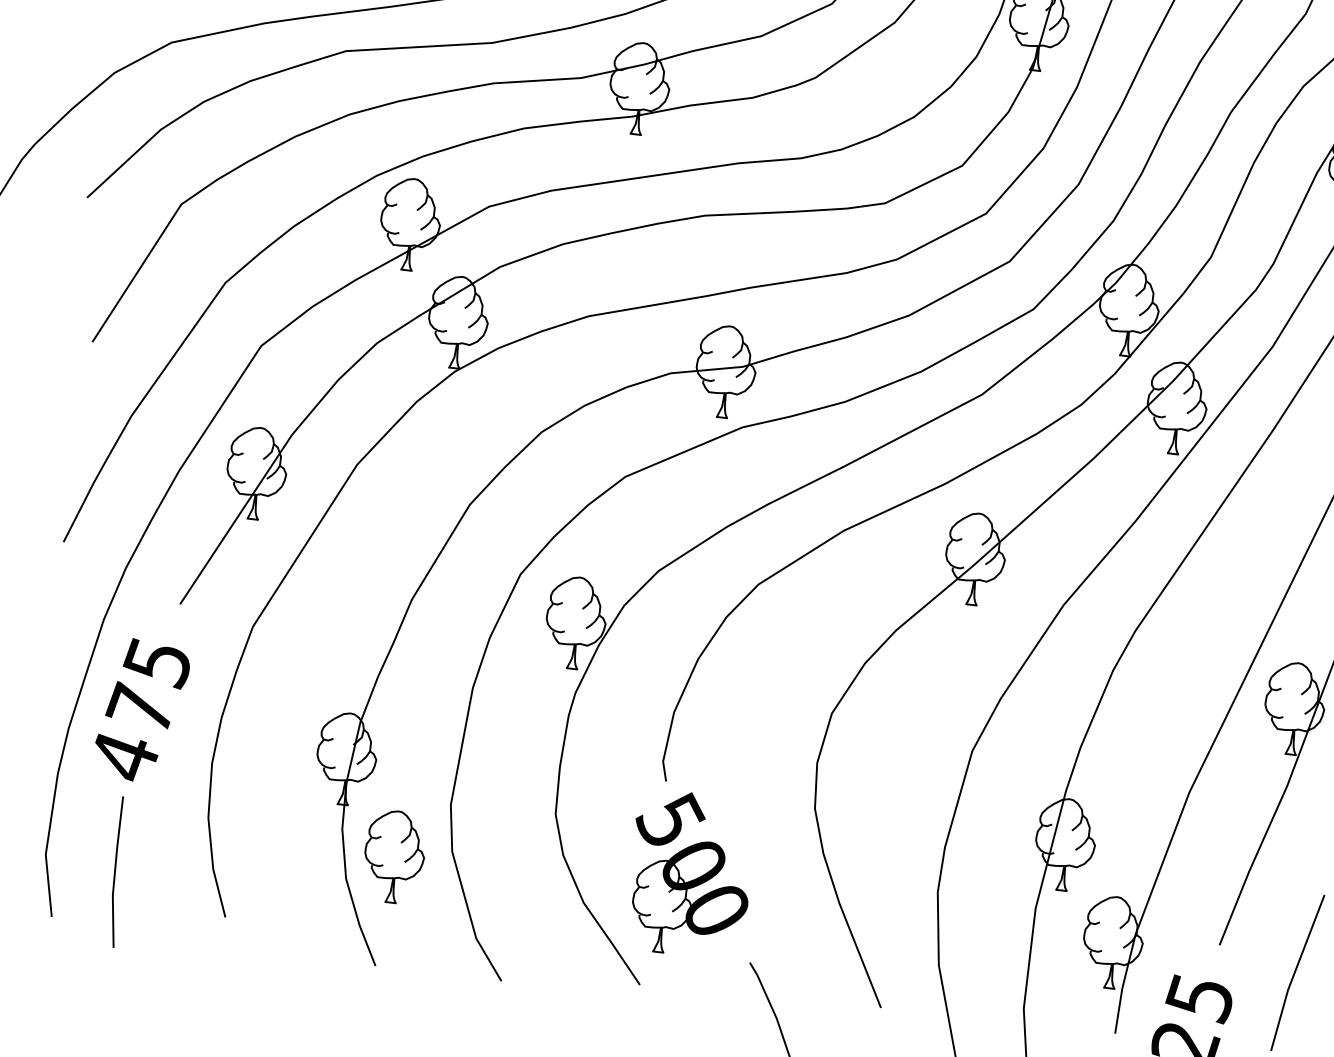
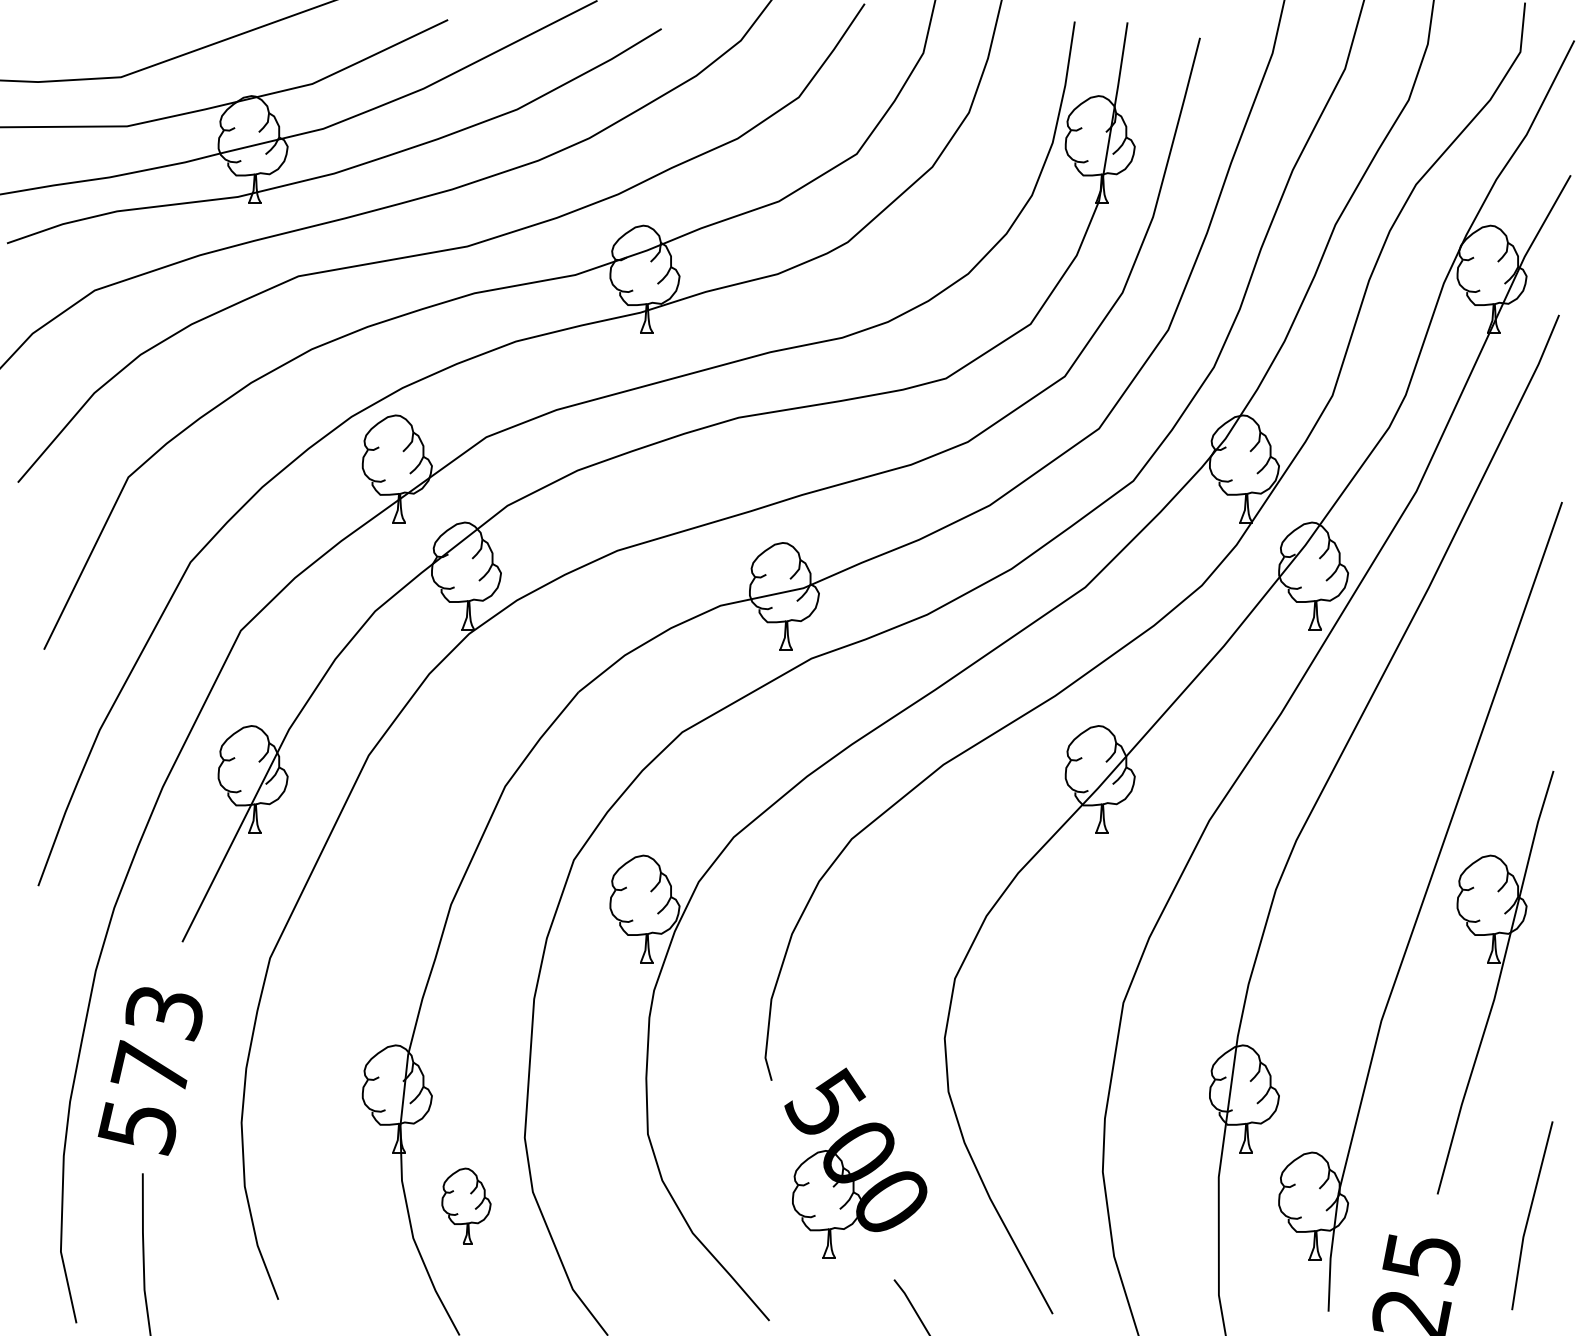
text: (139, 710) -> (149, 1071), 475 -> 573
part: (394, 856) -> (466, 1205), size x0.7
part: (690, 873) -> (855, 1162), moved

